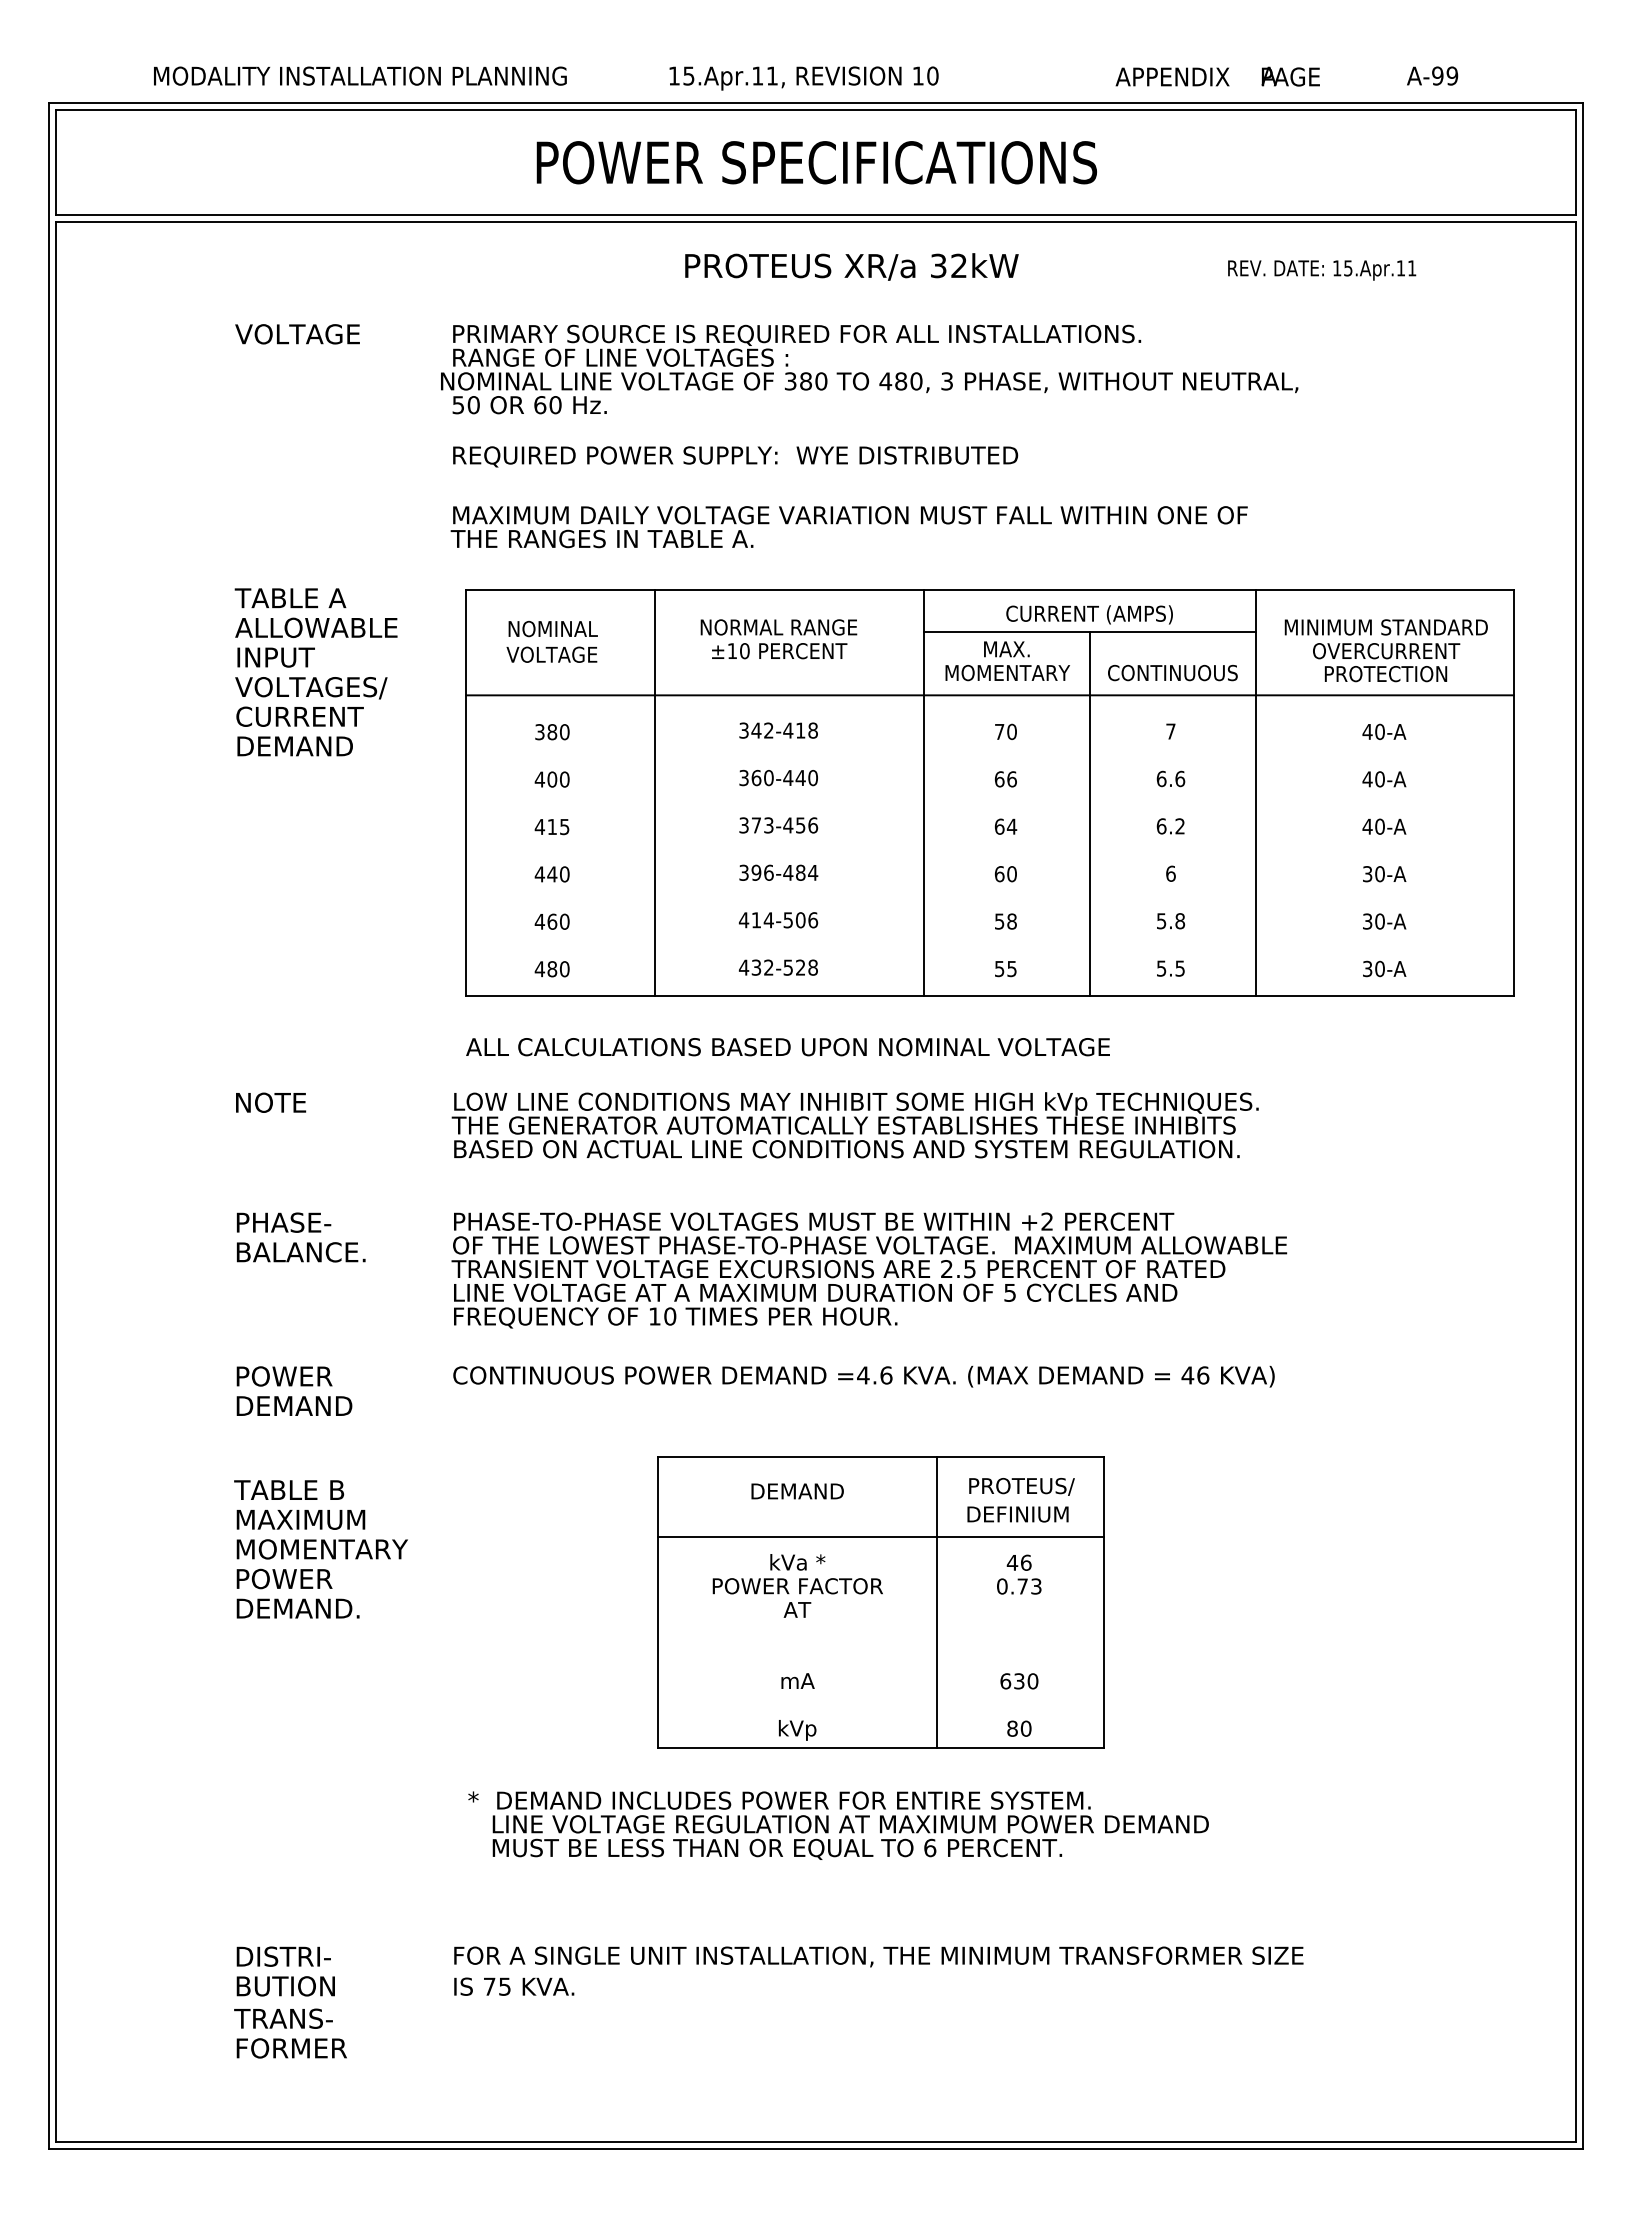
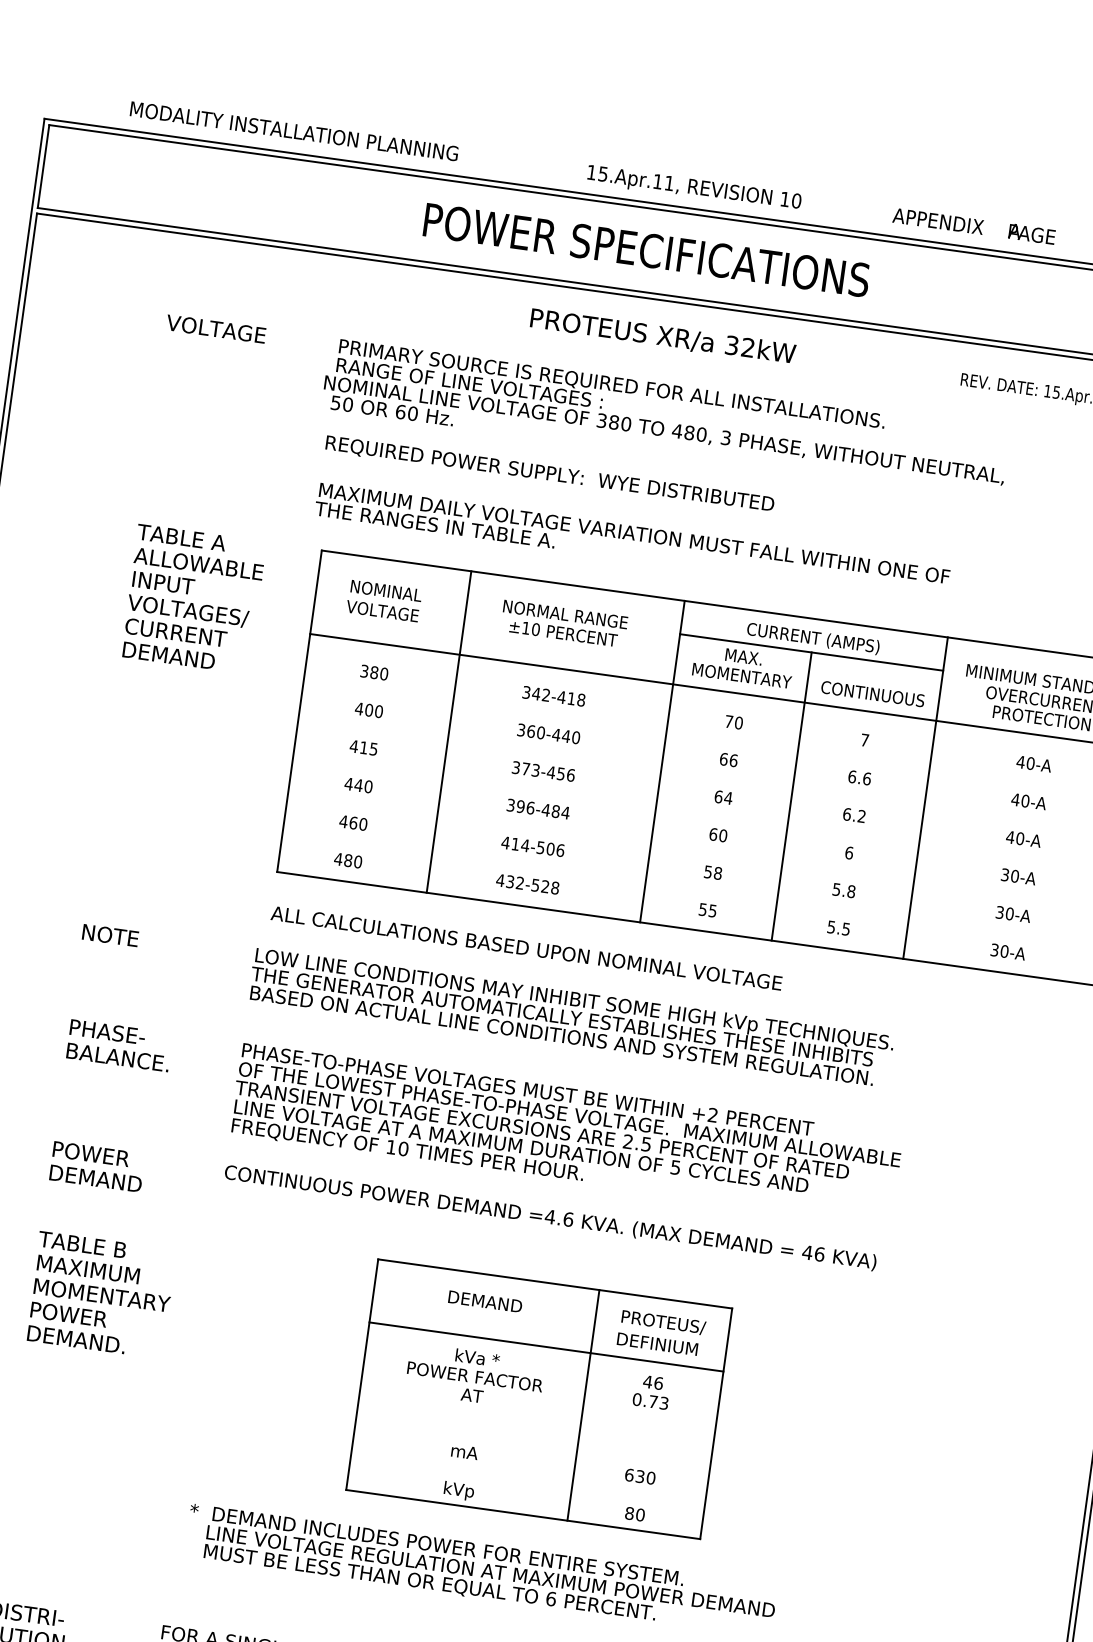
text: (803, 78) -> (693, 188), moved

